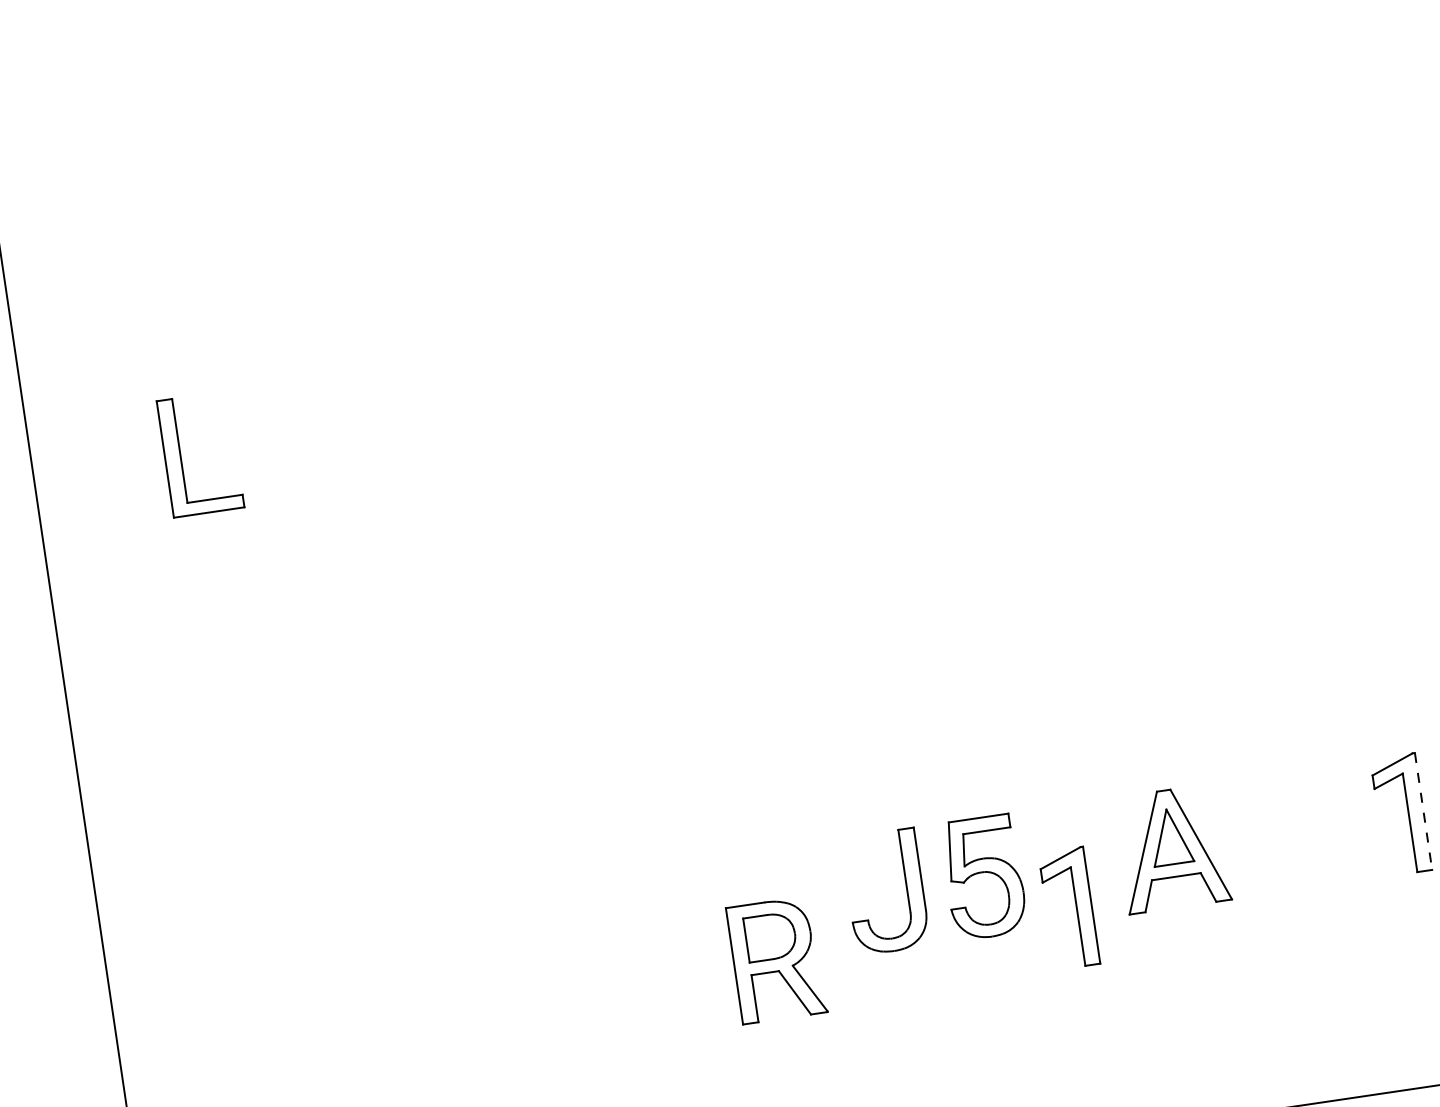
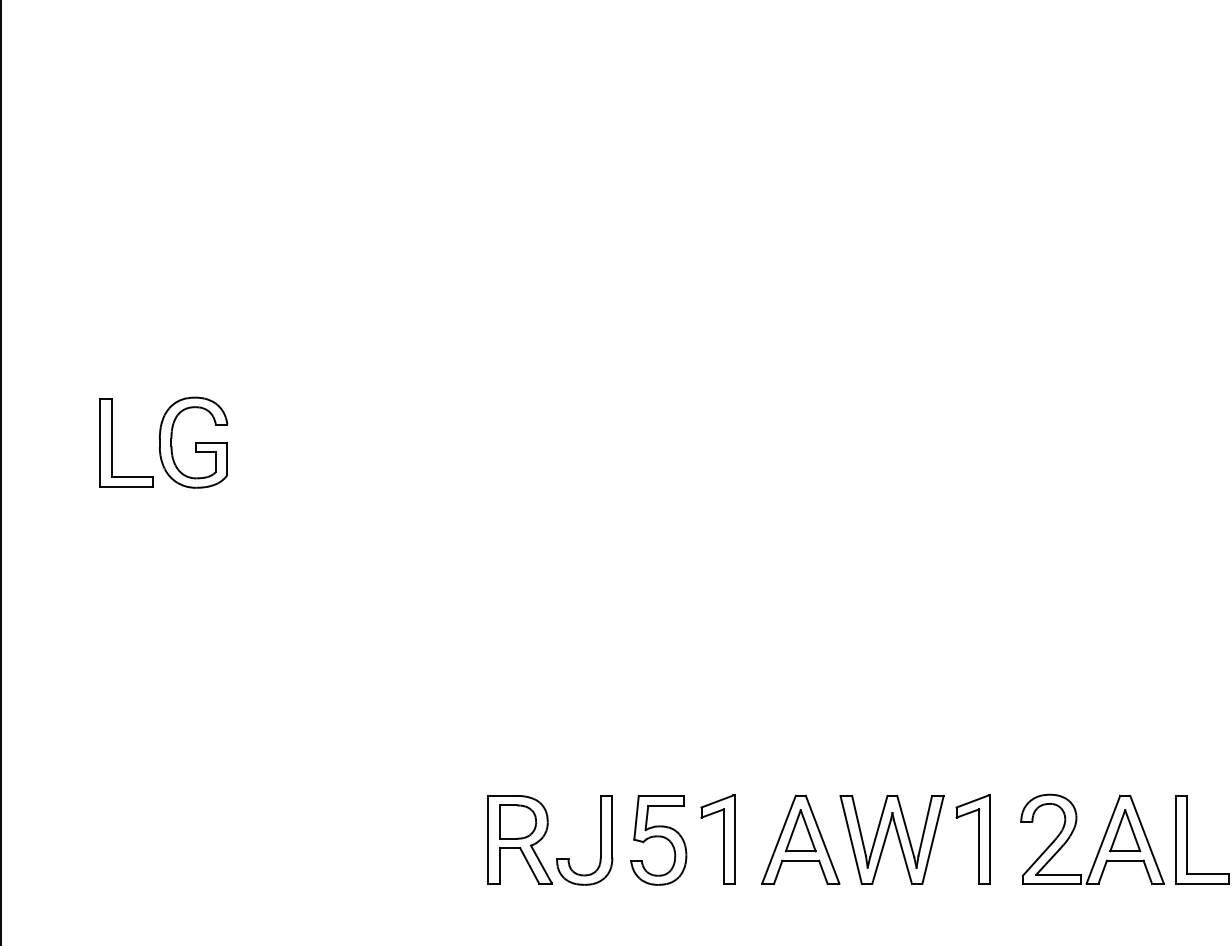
part: (289, 440) -> (193, 442), added
line: (1423, 812) -> (990, 840), dashed -> solid
part: (1292, 830) -> (891, 839), added
part: (1068, 908) -> (717, 839), moved
part: (776, 959) -> (519, 839), moved

